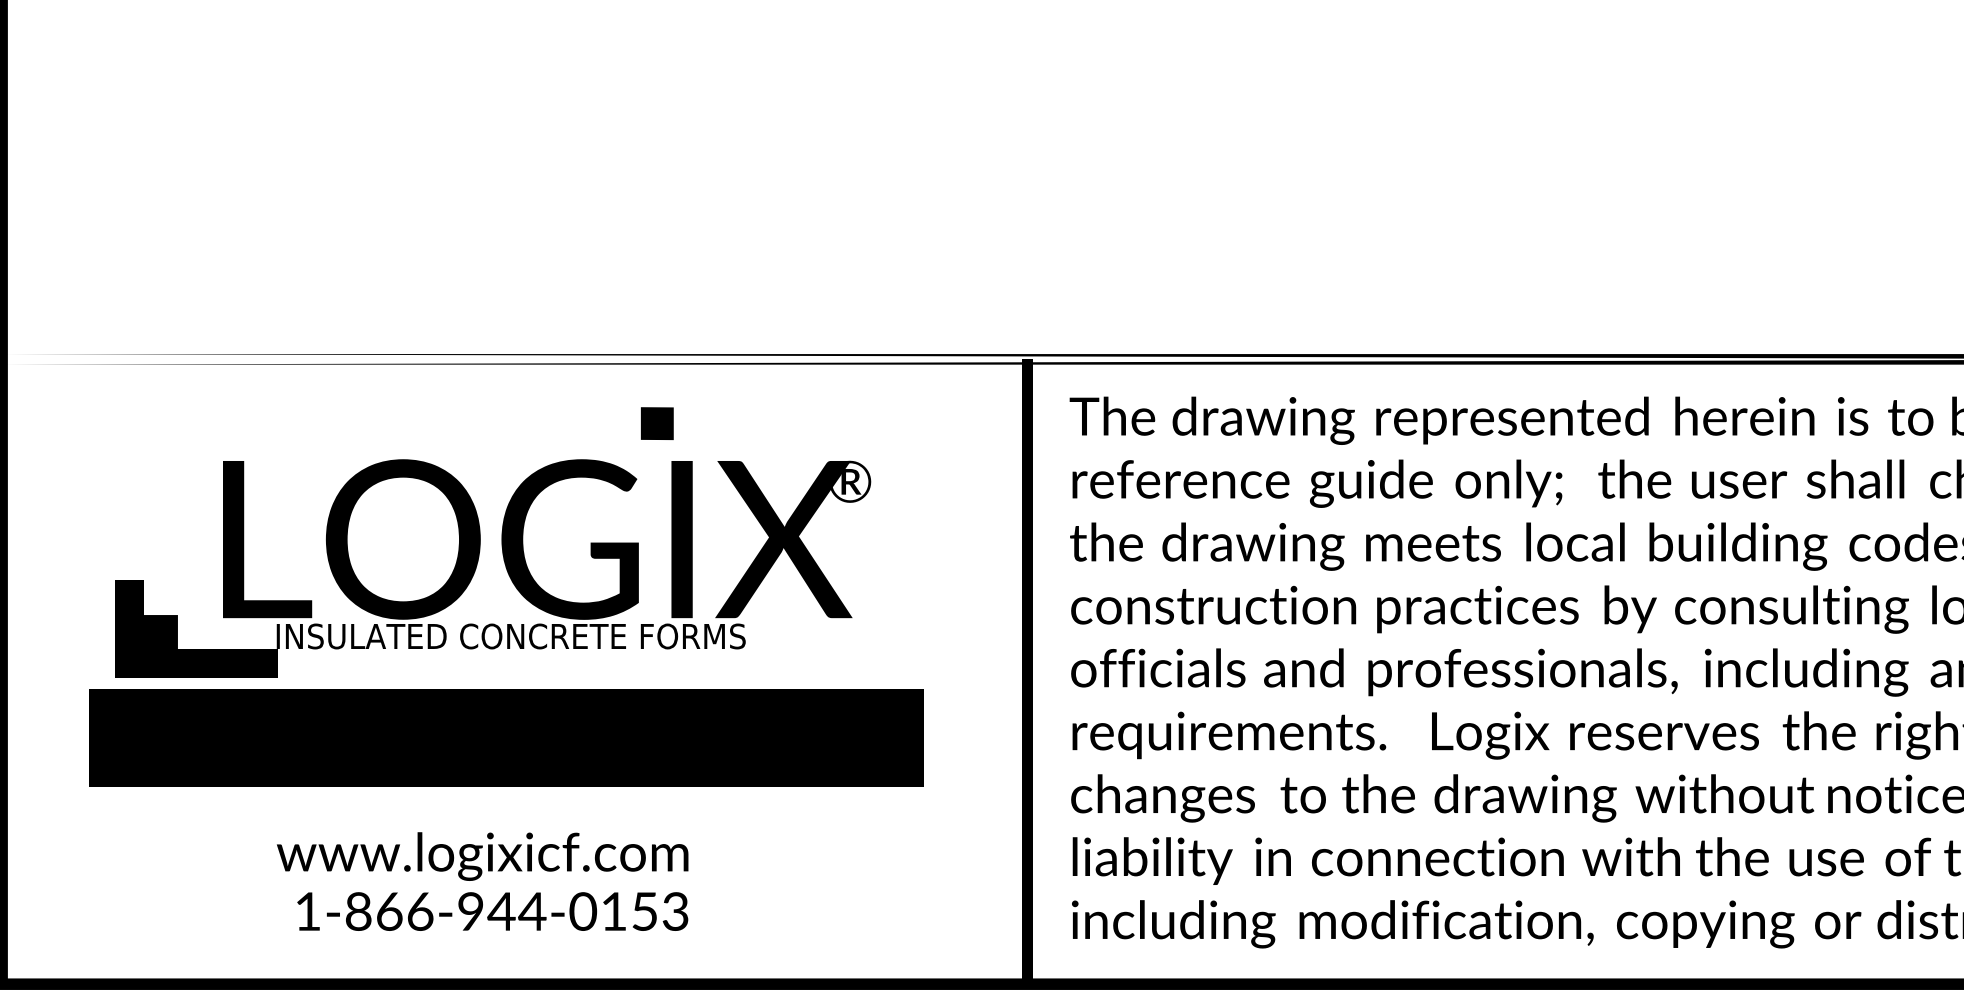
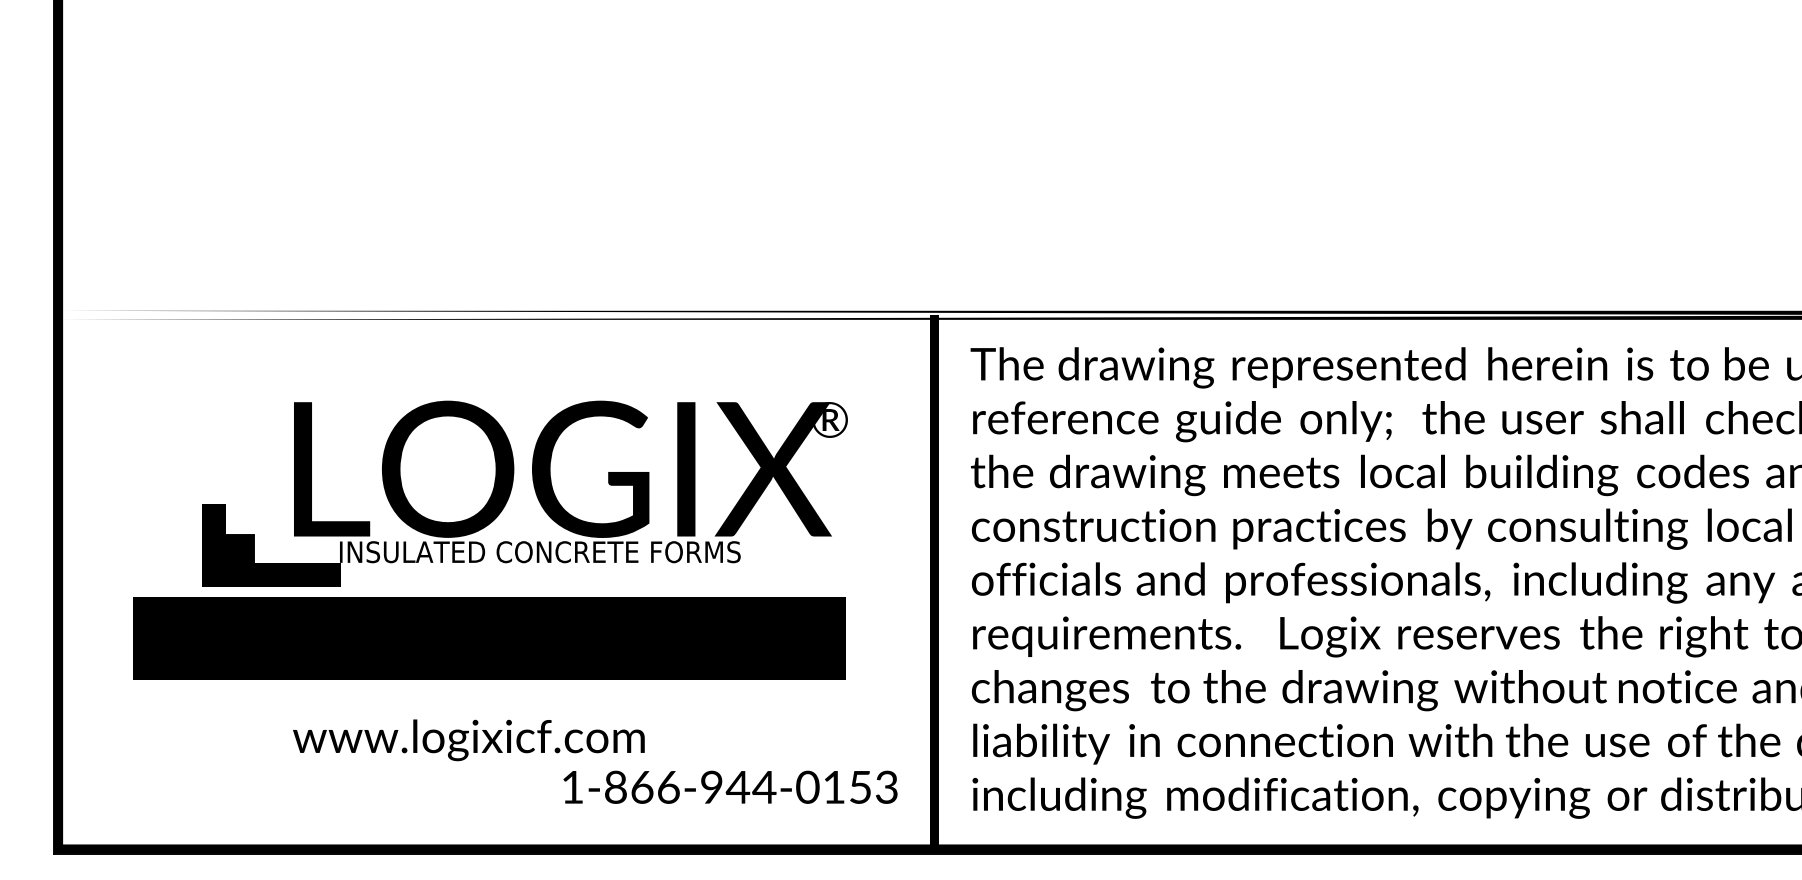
fill: (657, 423) -> (618, 370), removed
part: (504, 564) -> (534, 490), moved
text: (492, 910) -> (730, 786), moved

